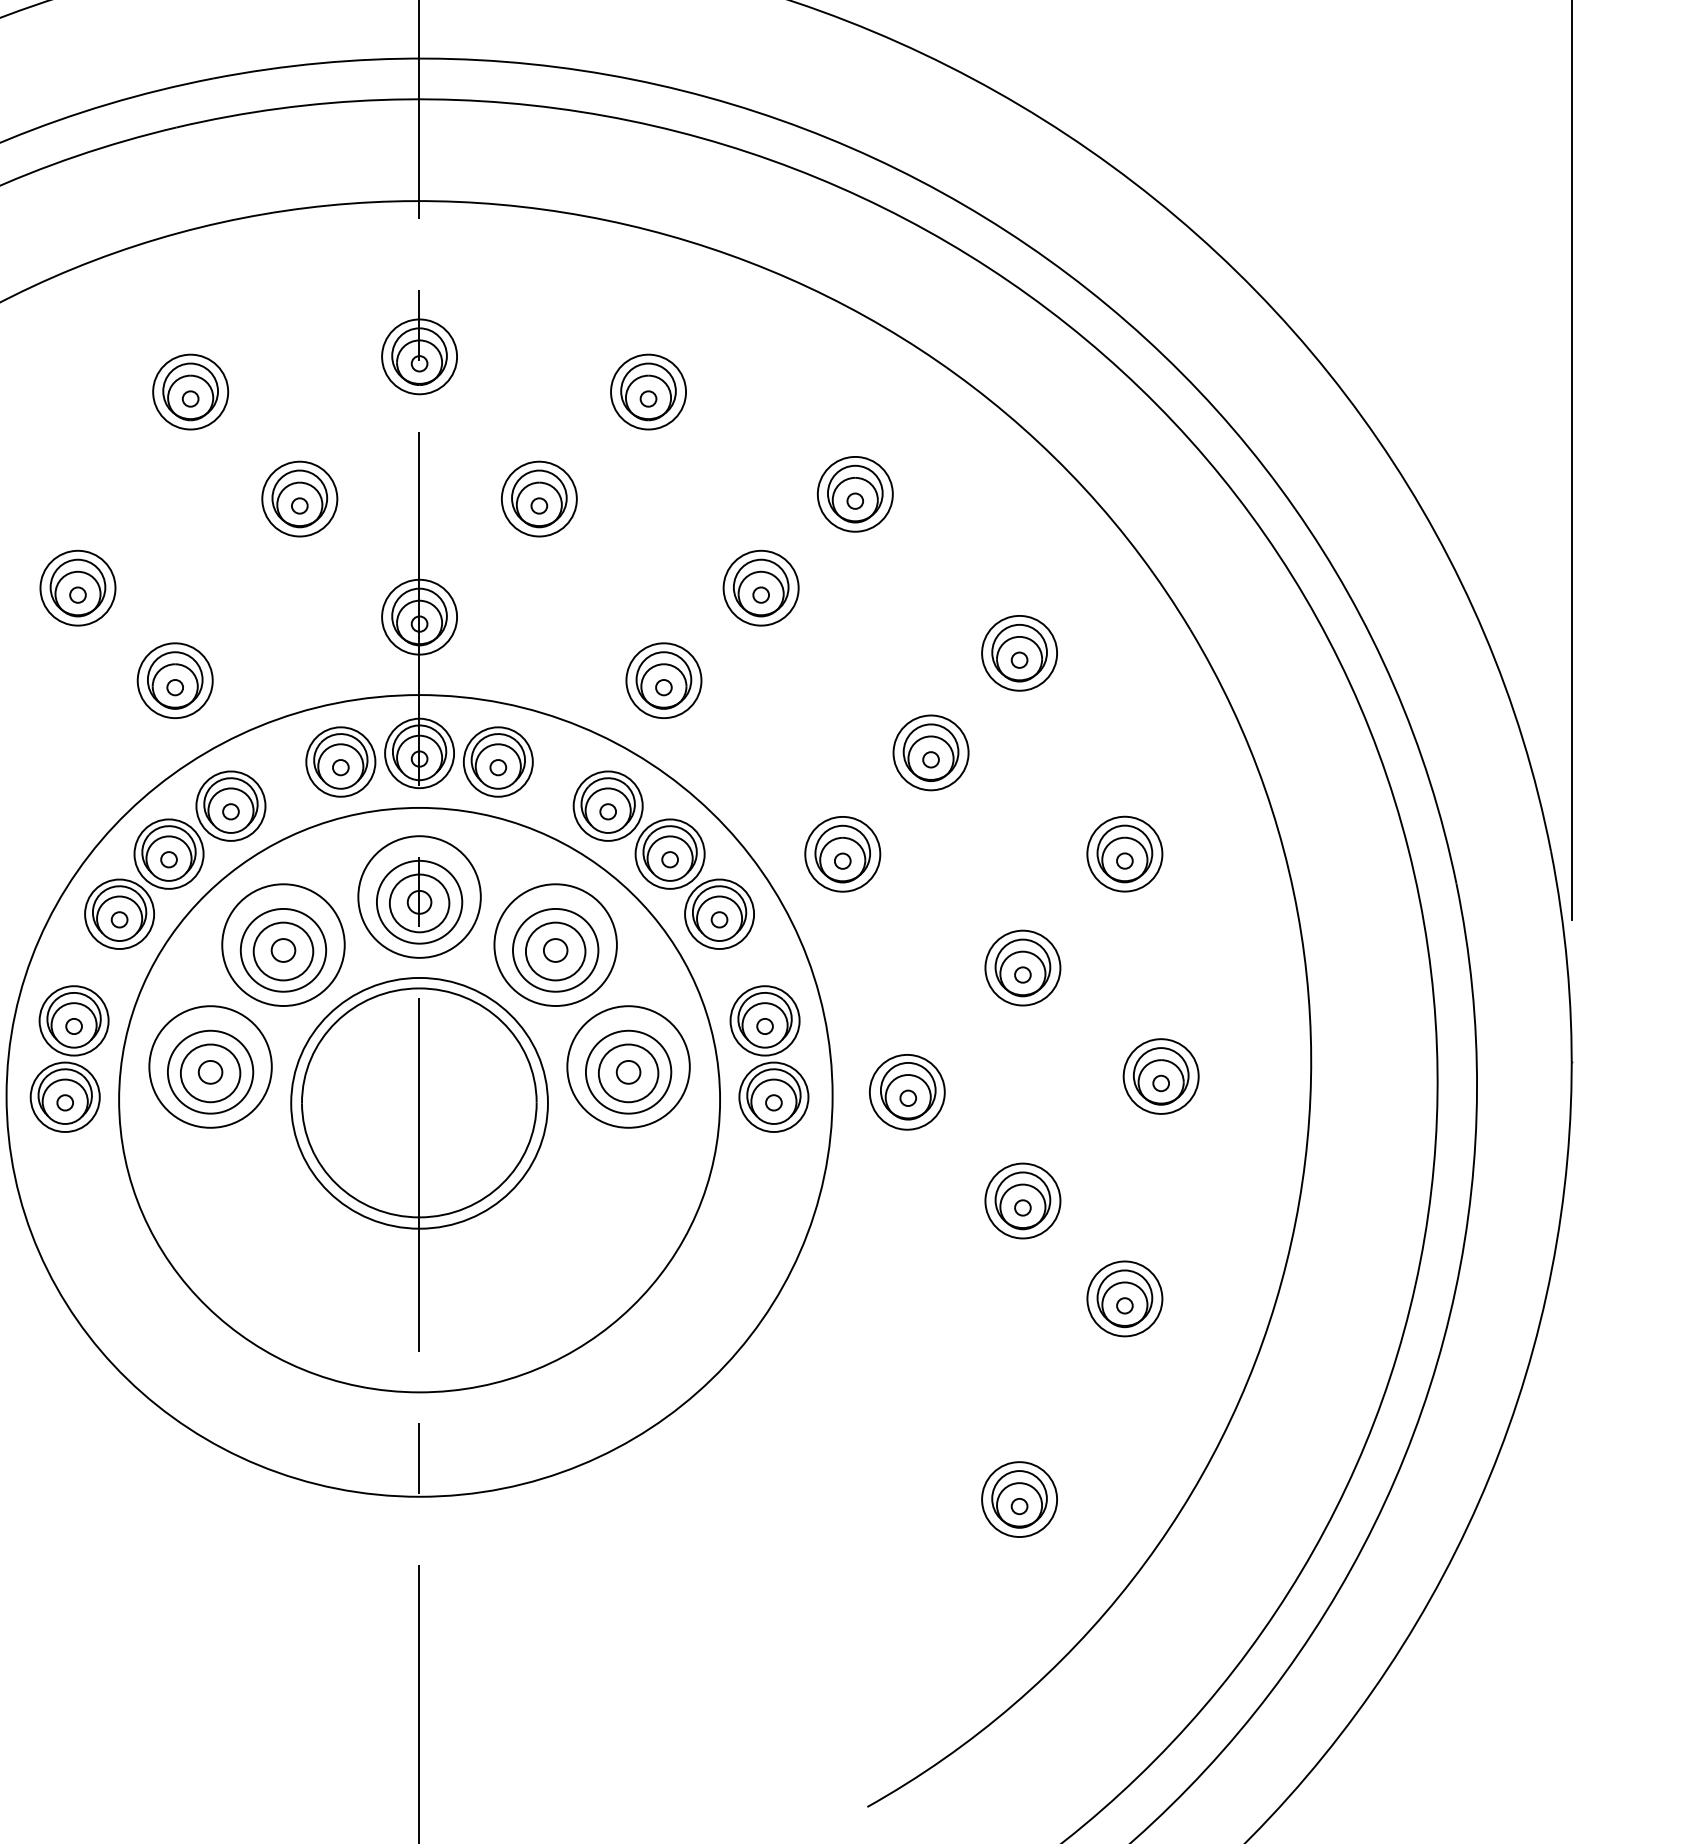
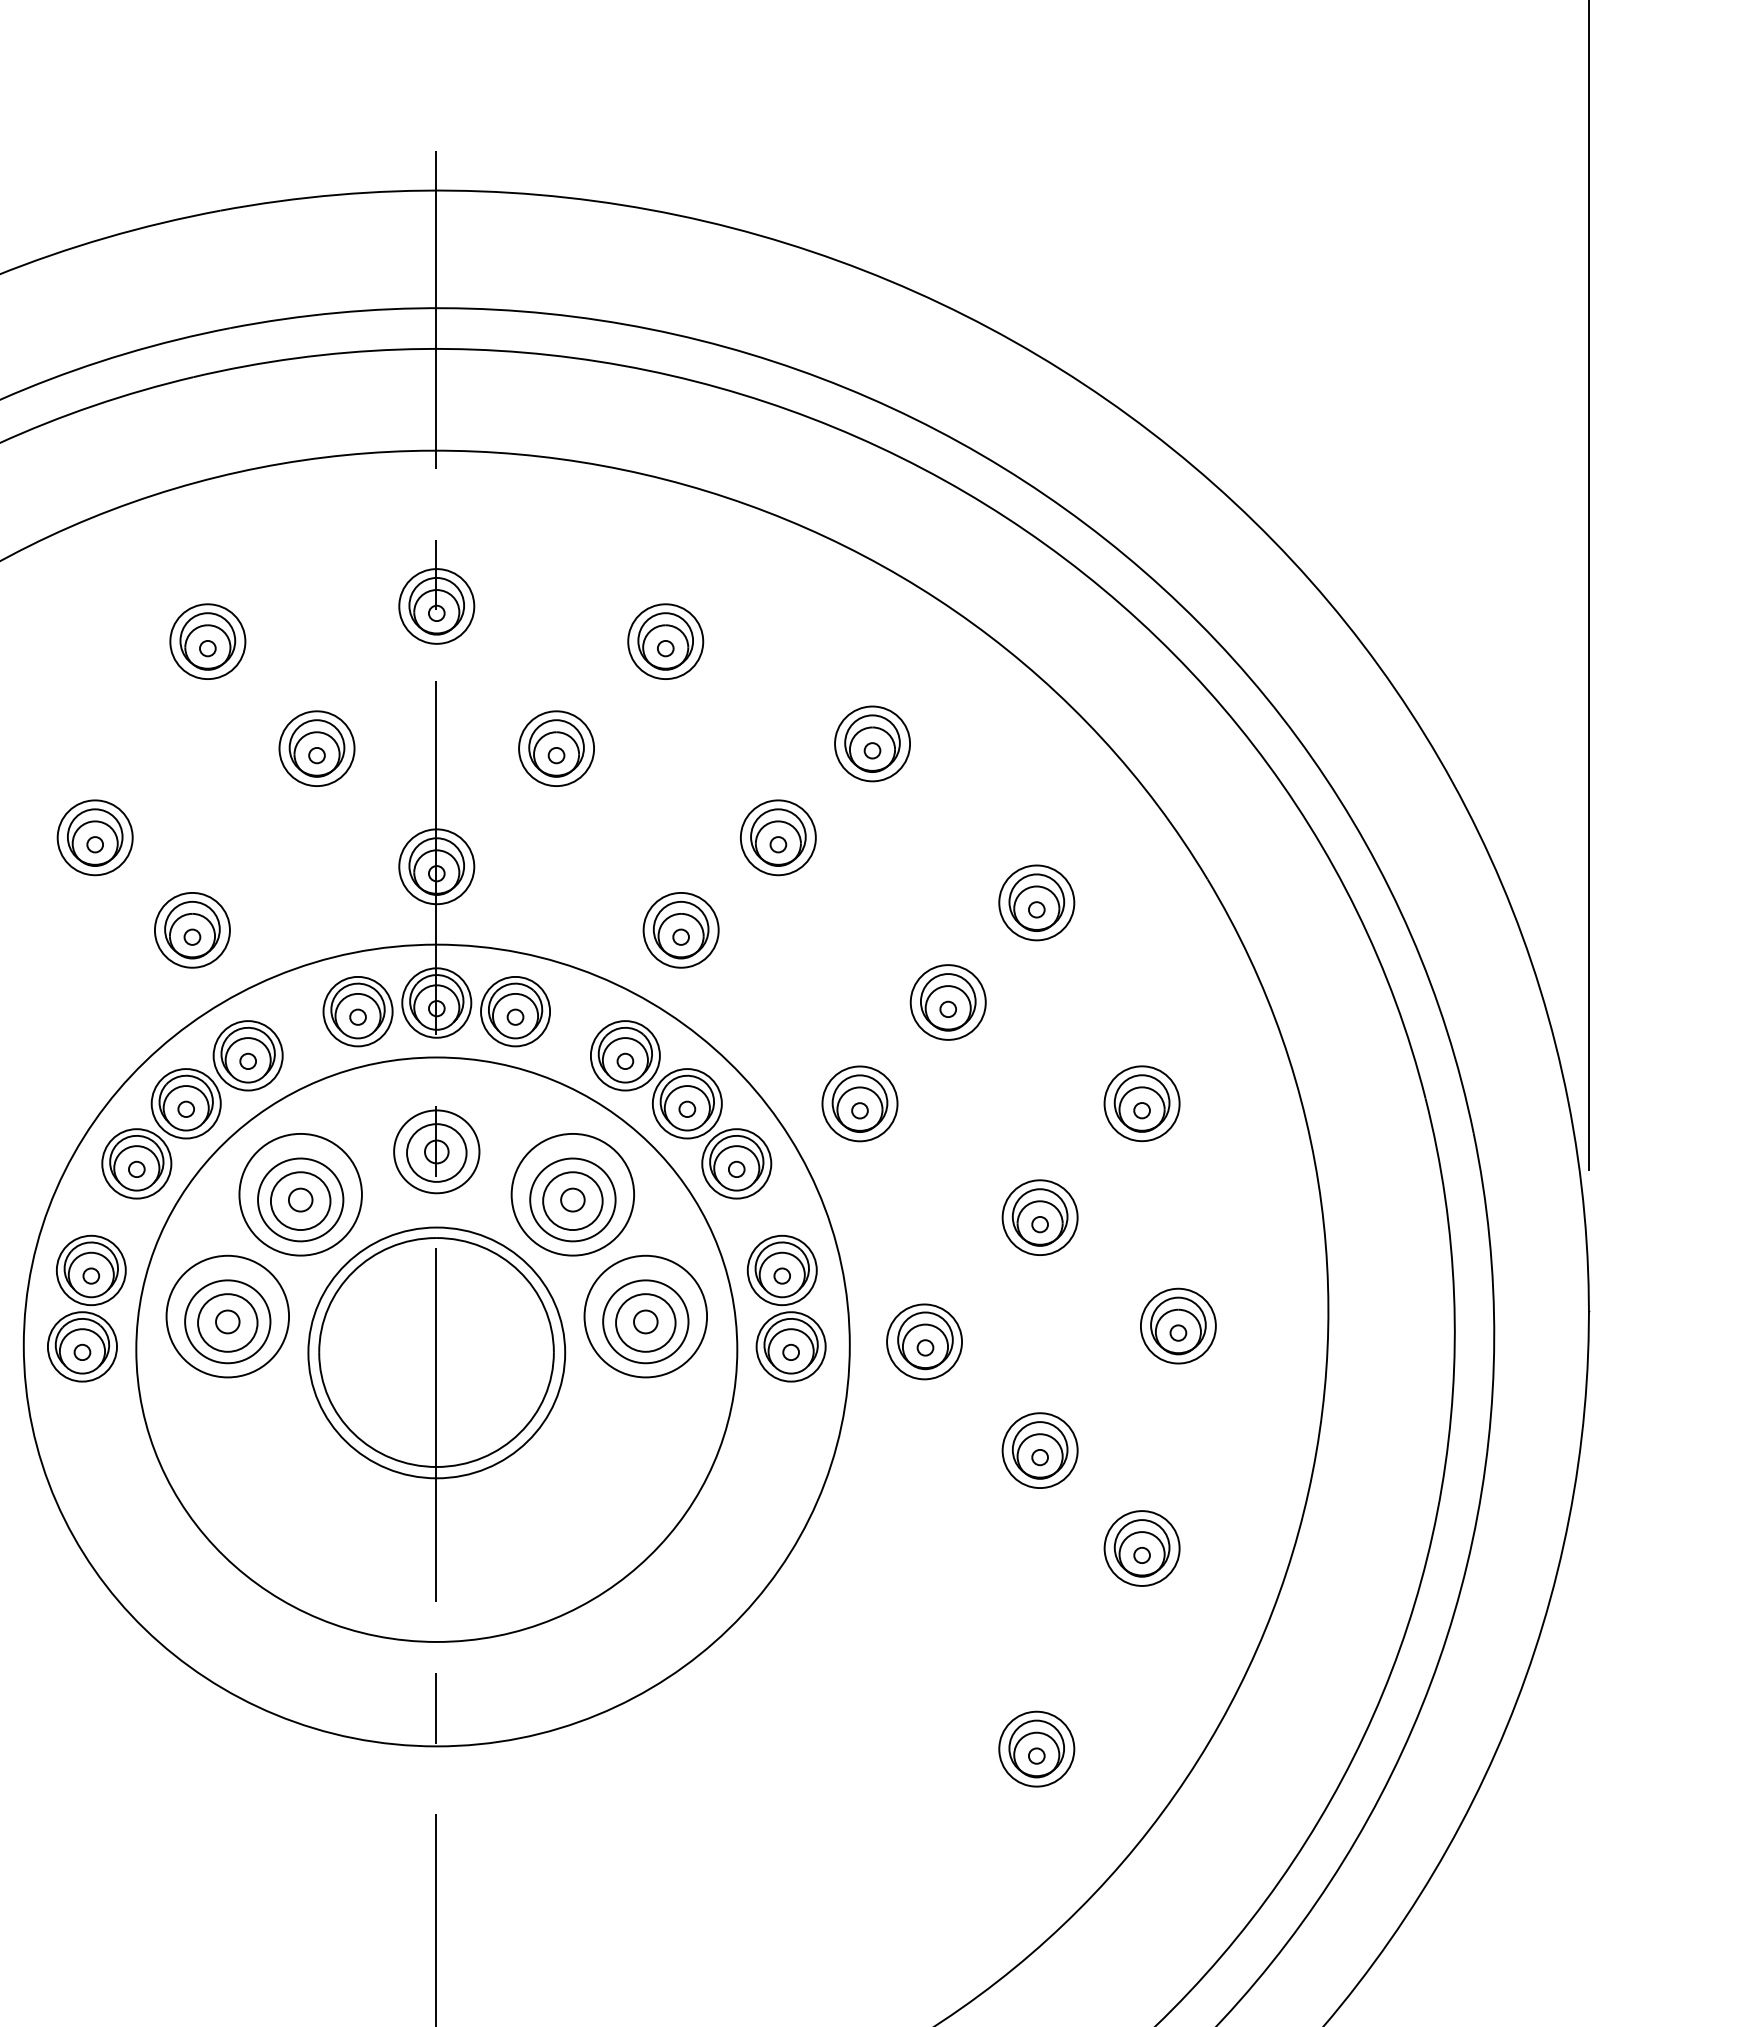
part: (419, 896) -> (436, 1146), removed

